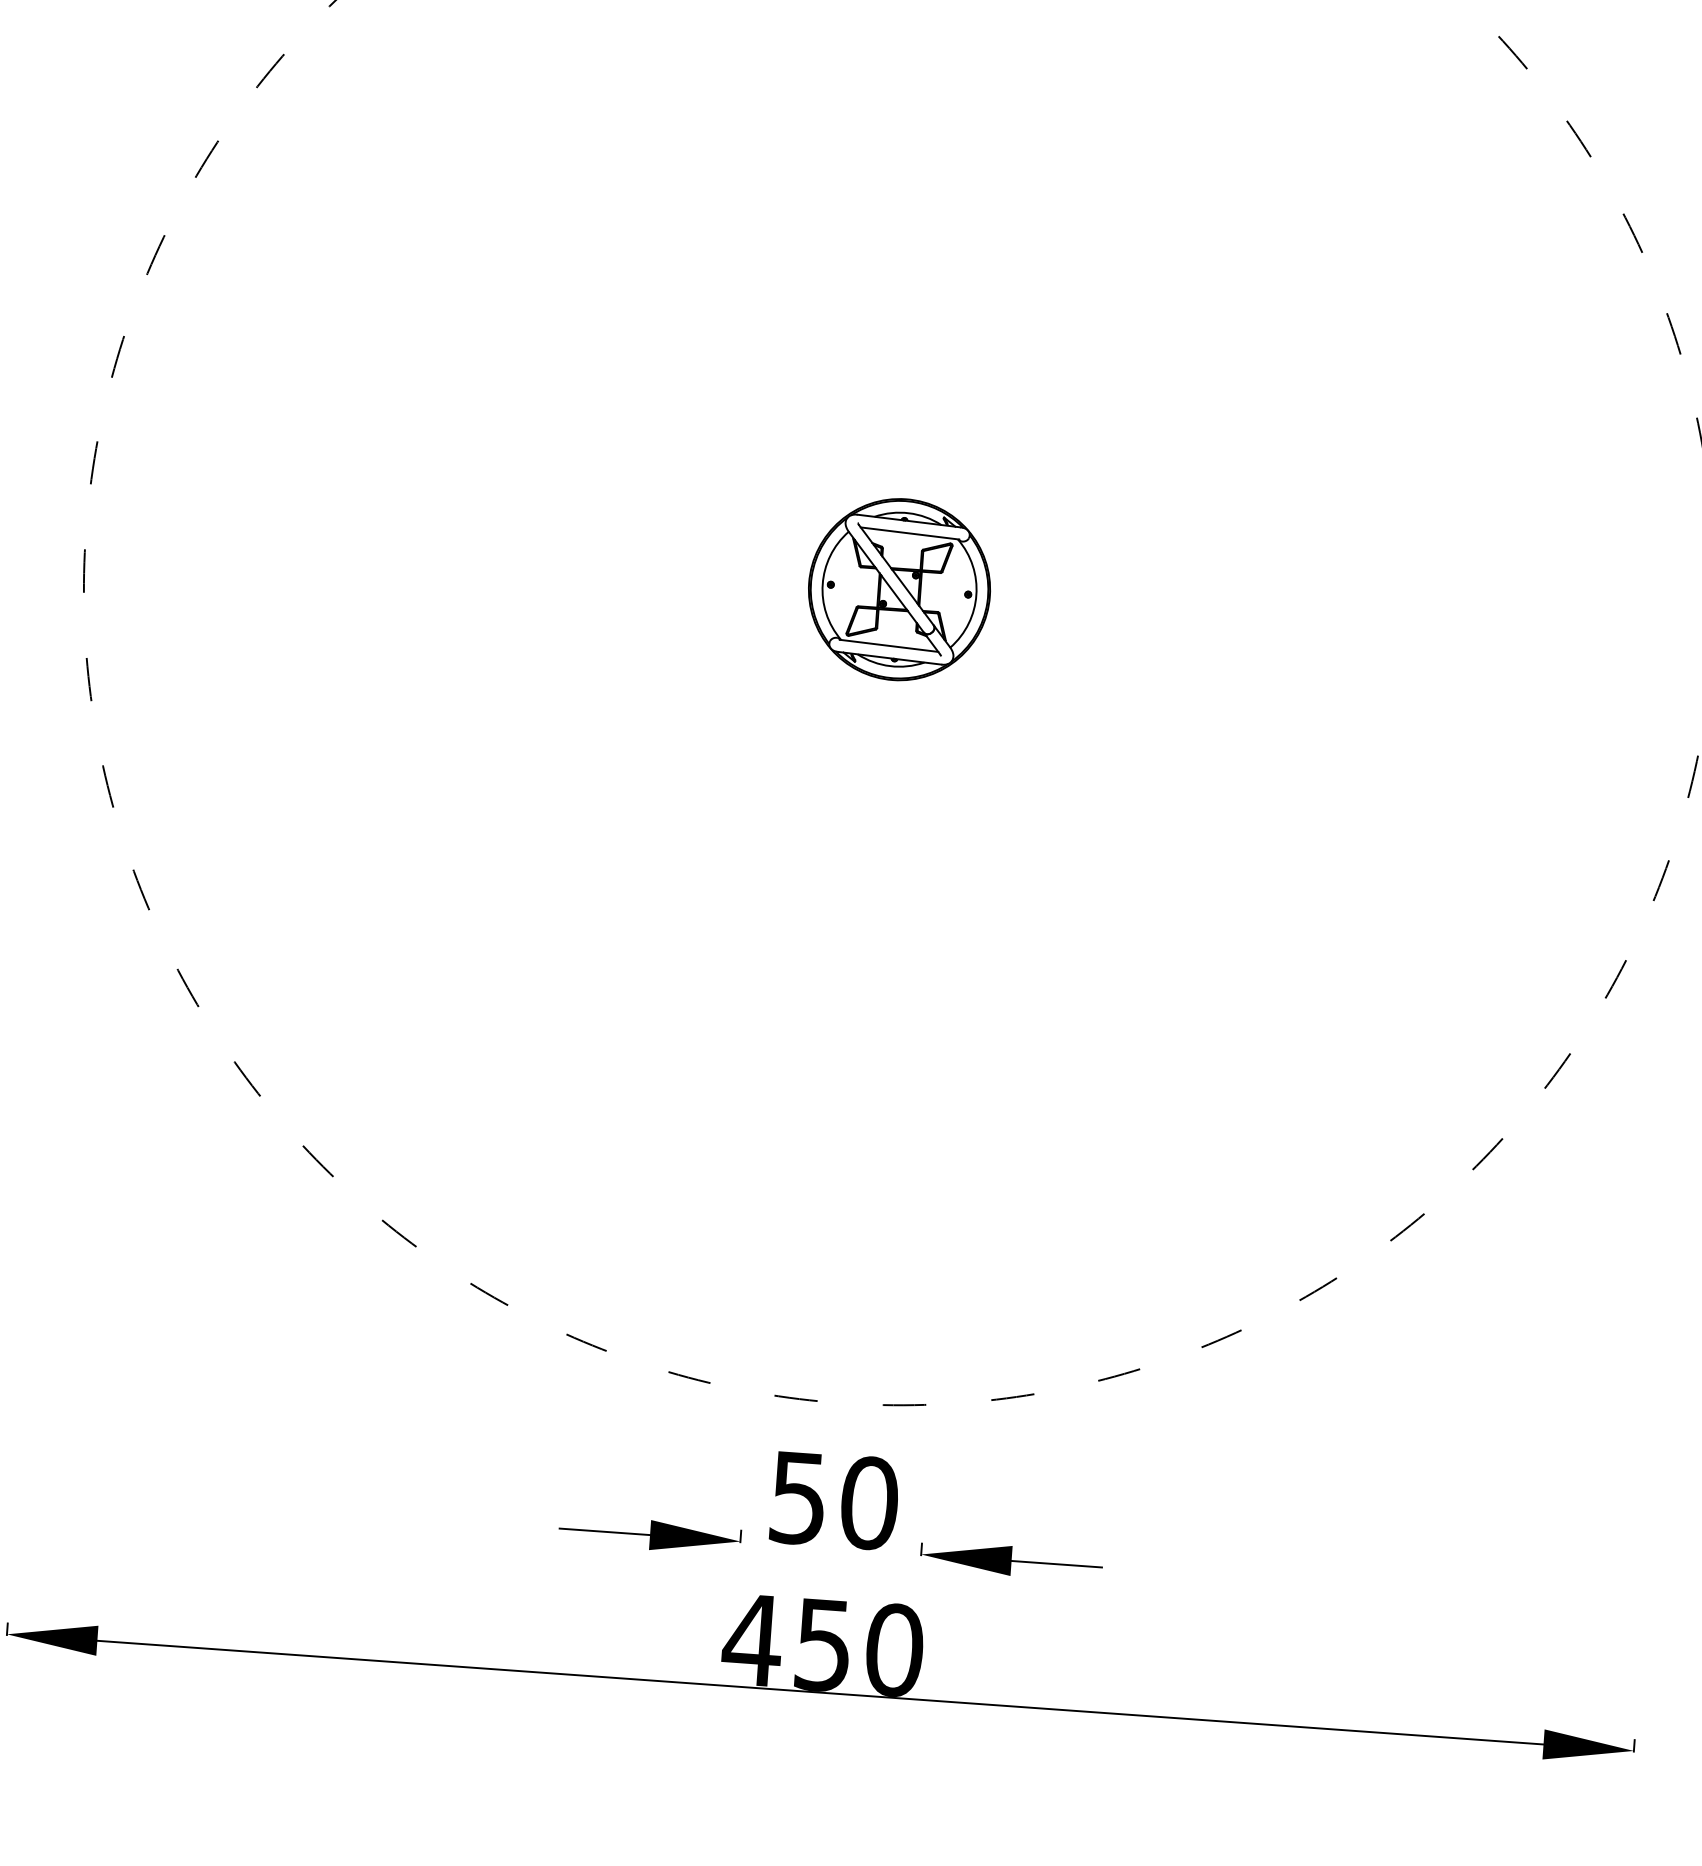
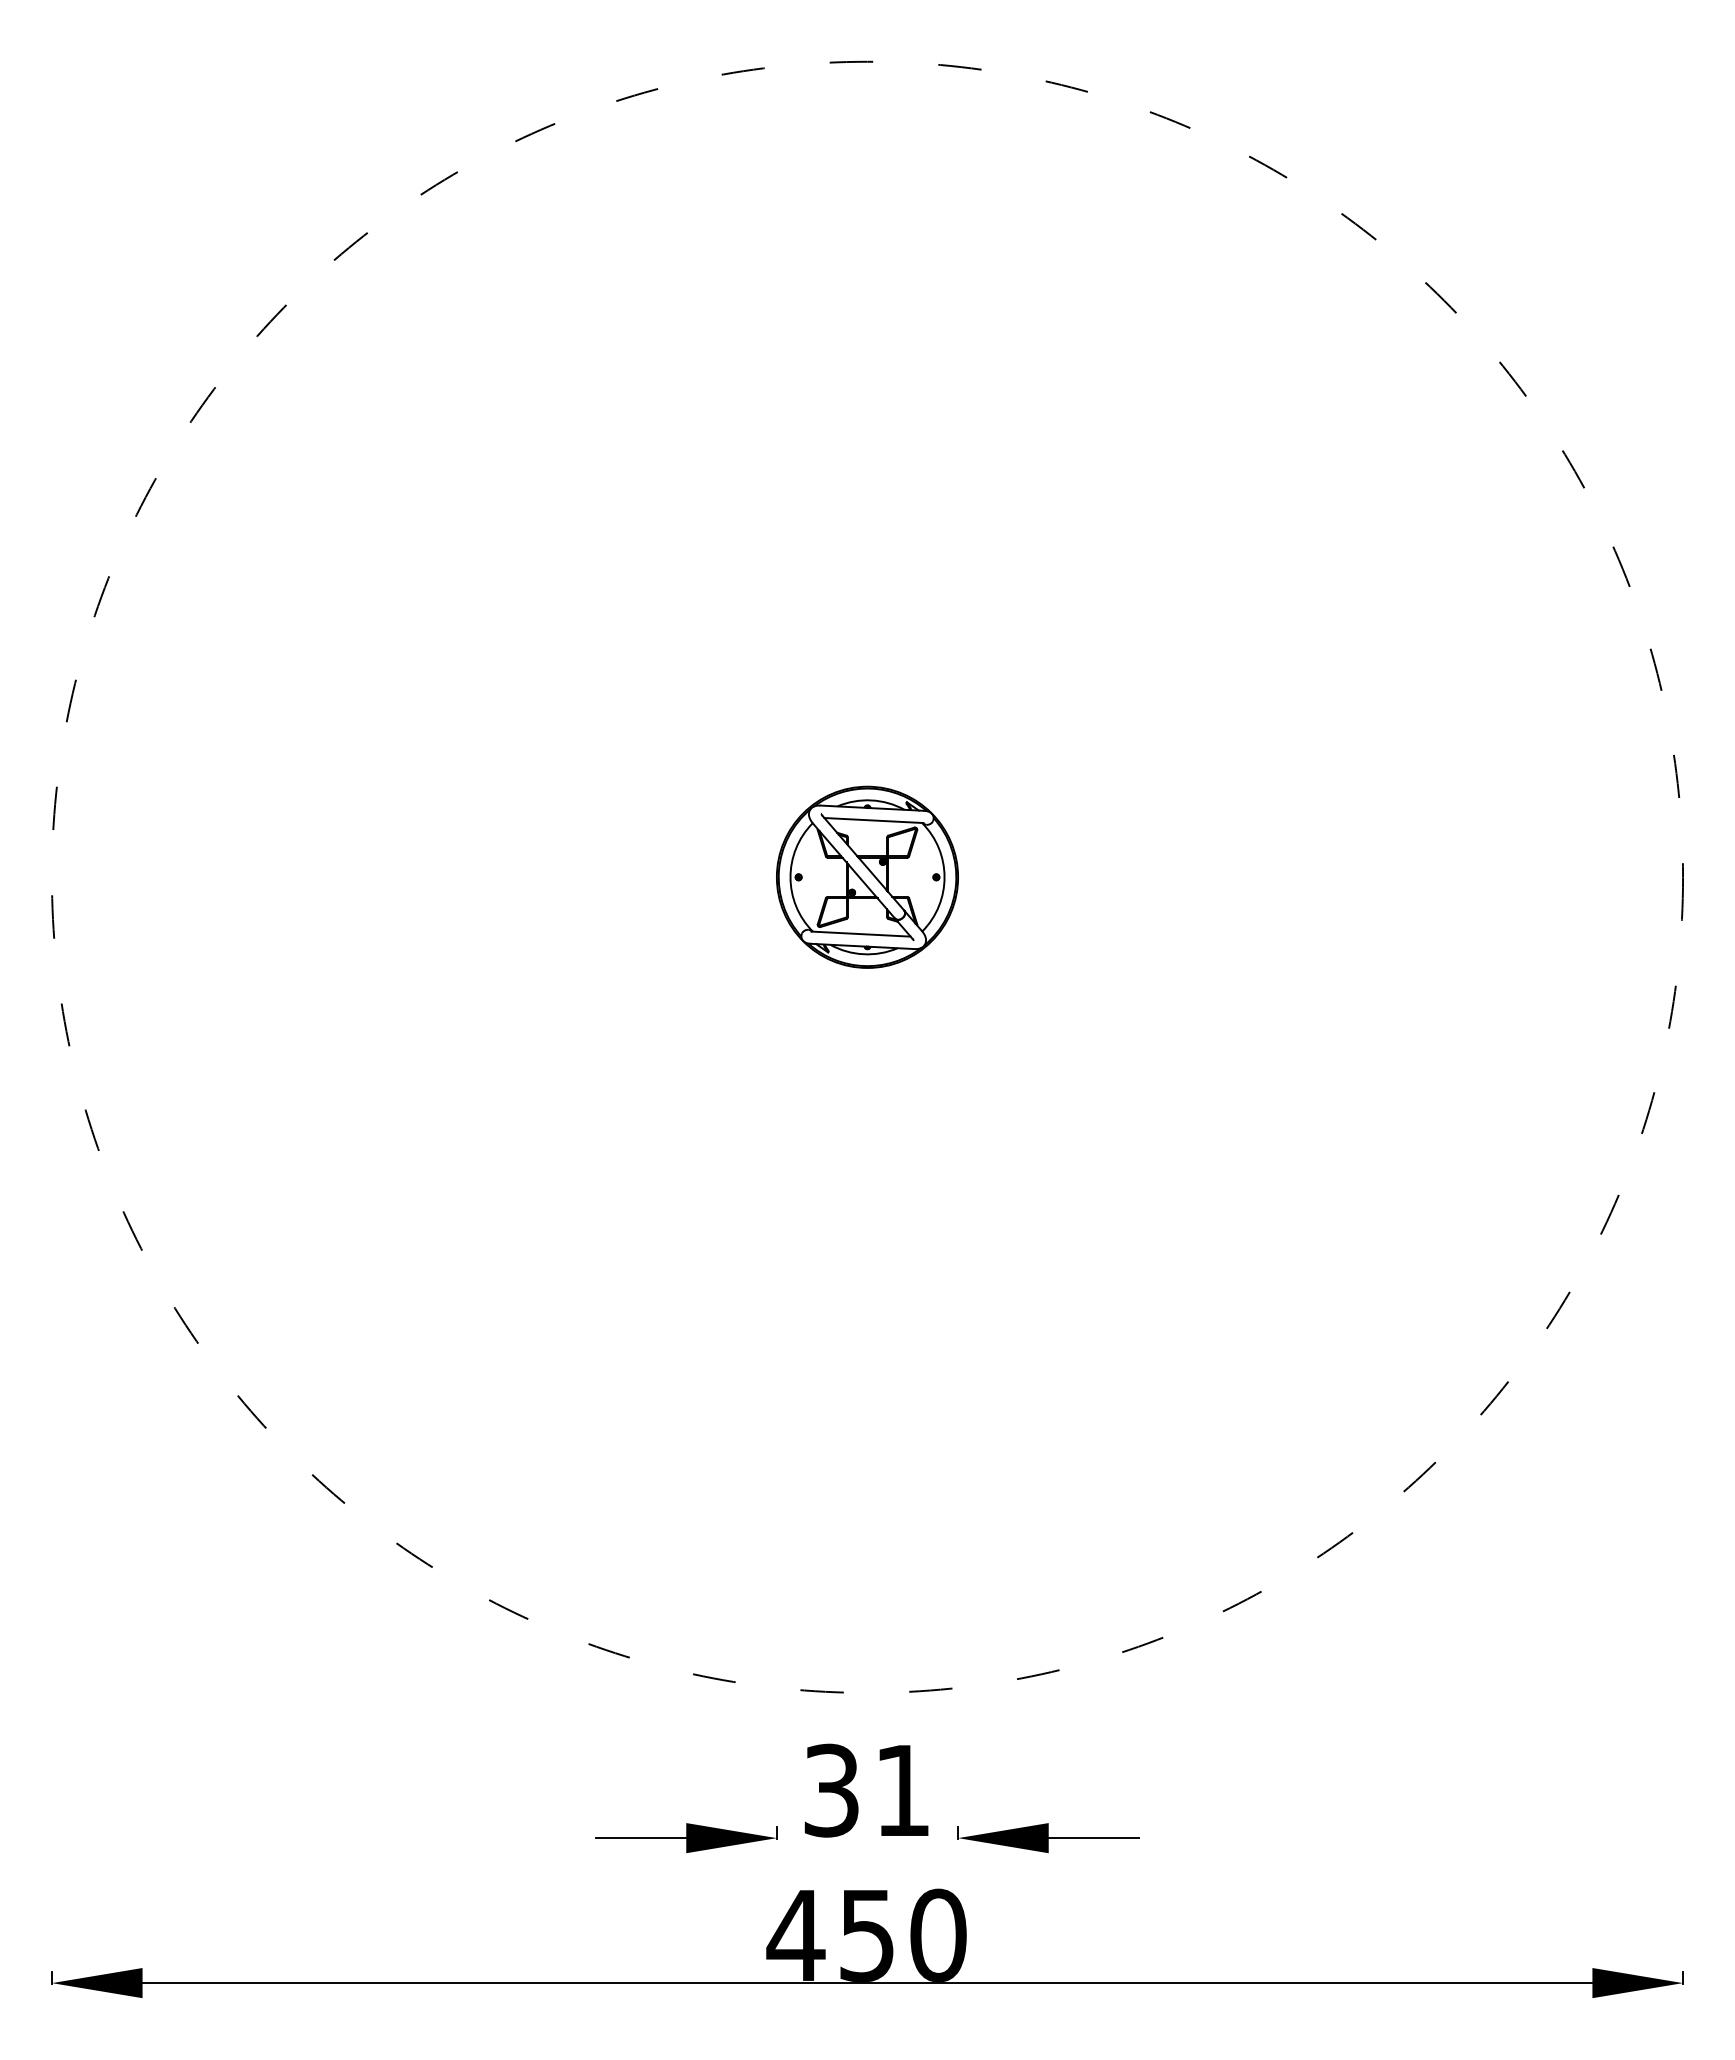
text: (834, 1500) -> (867, 1790), 50 -> 31

